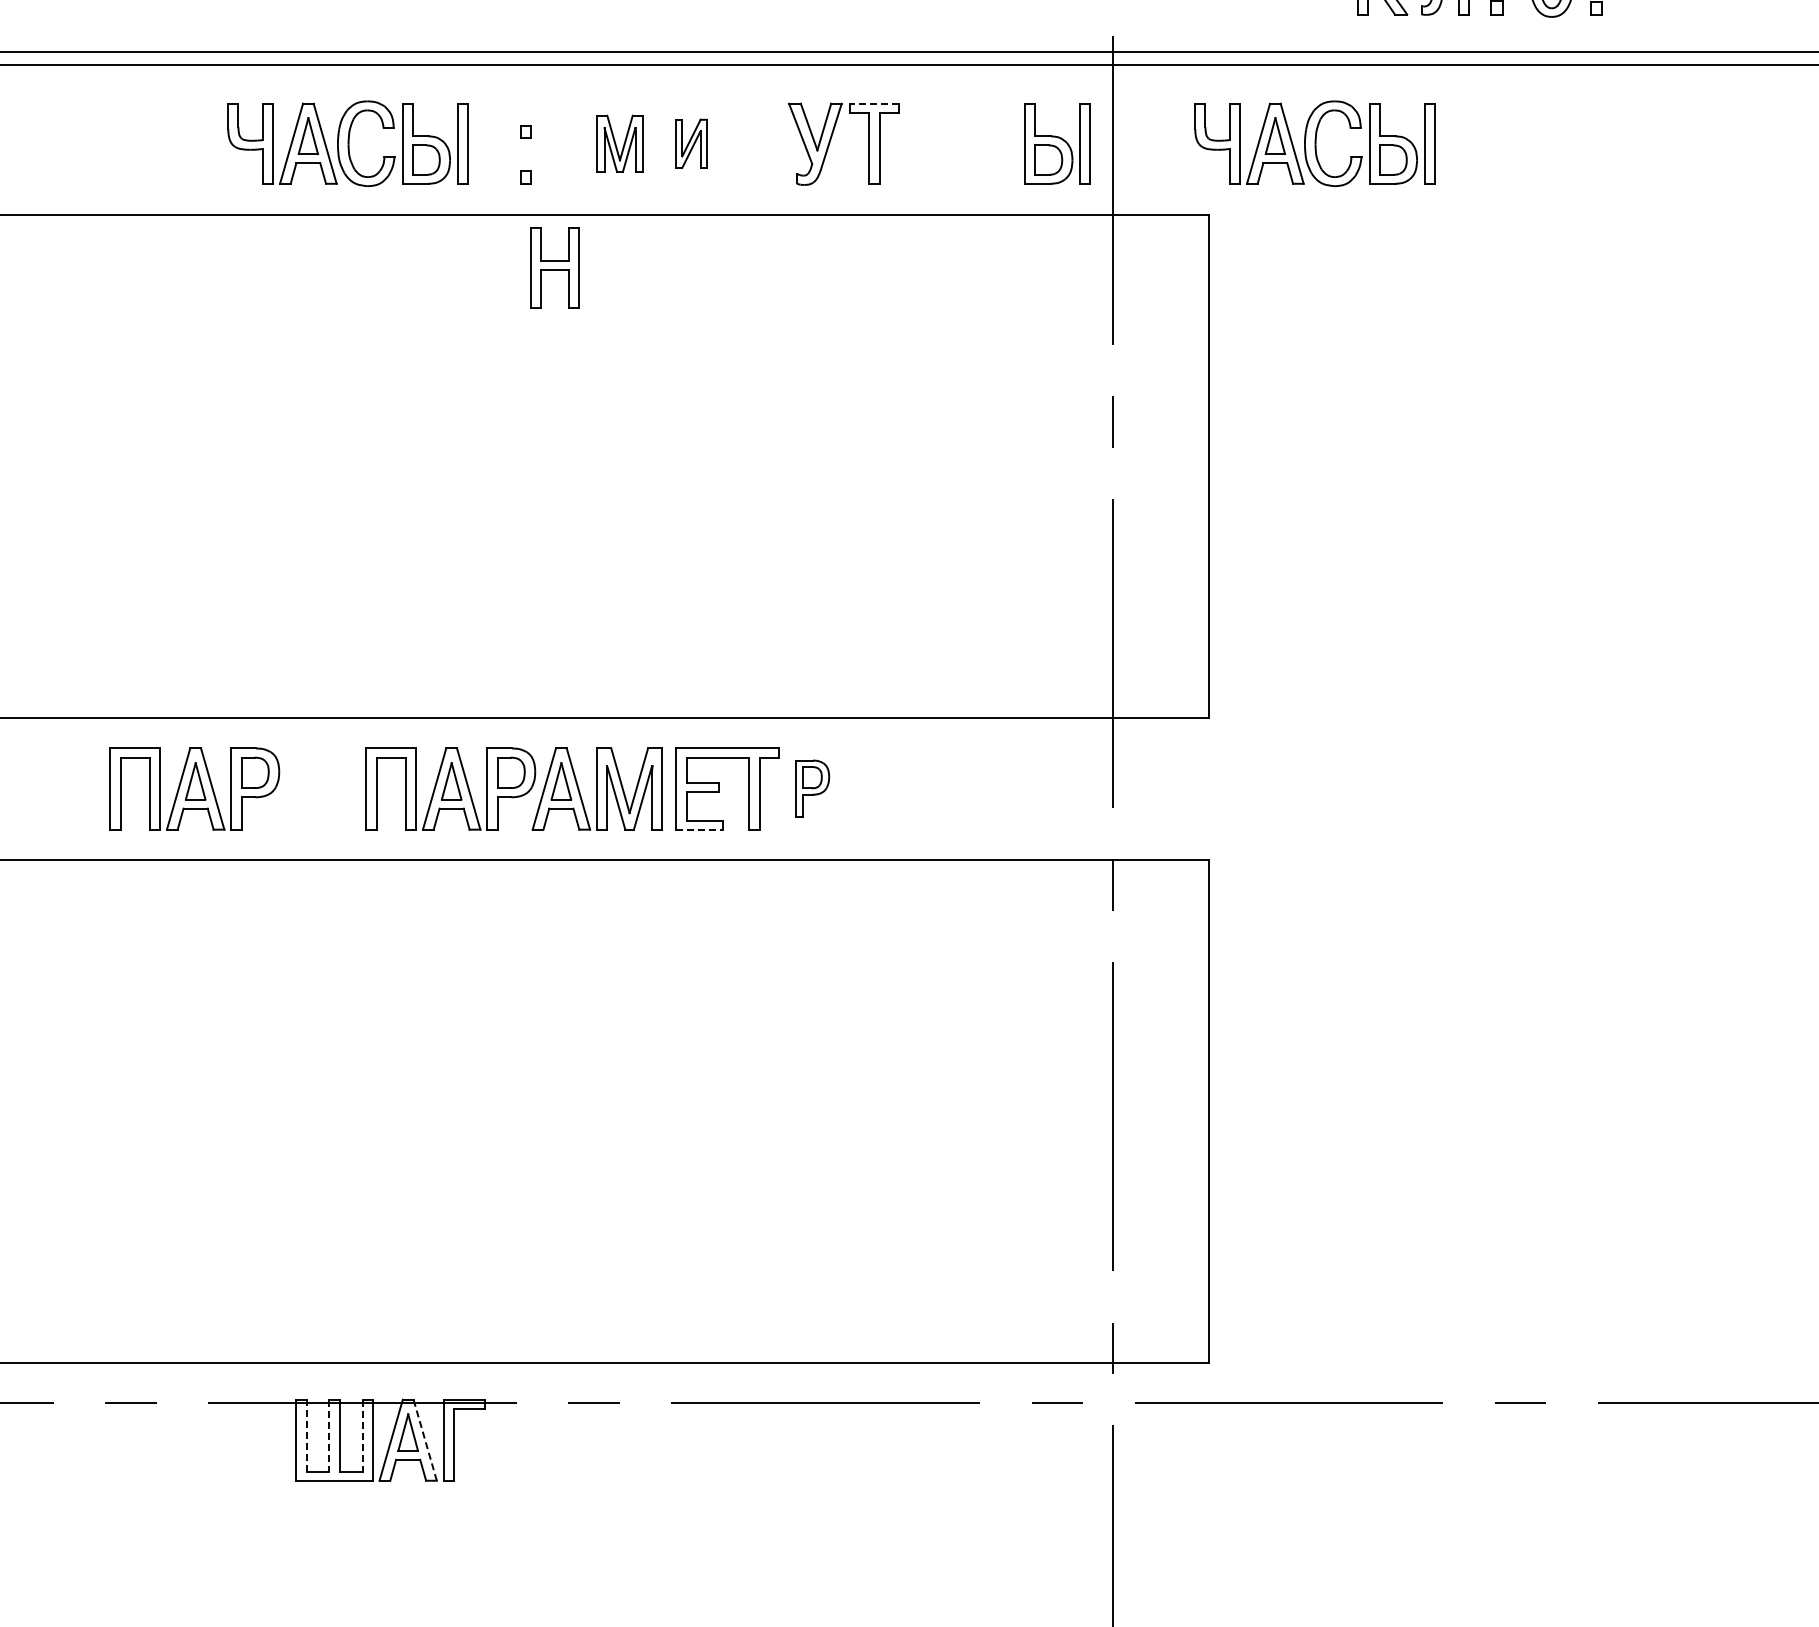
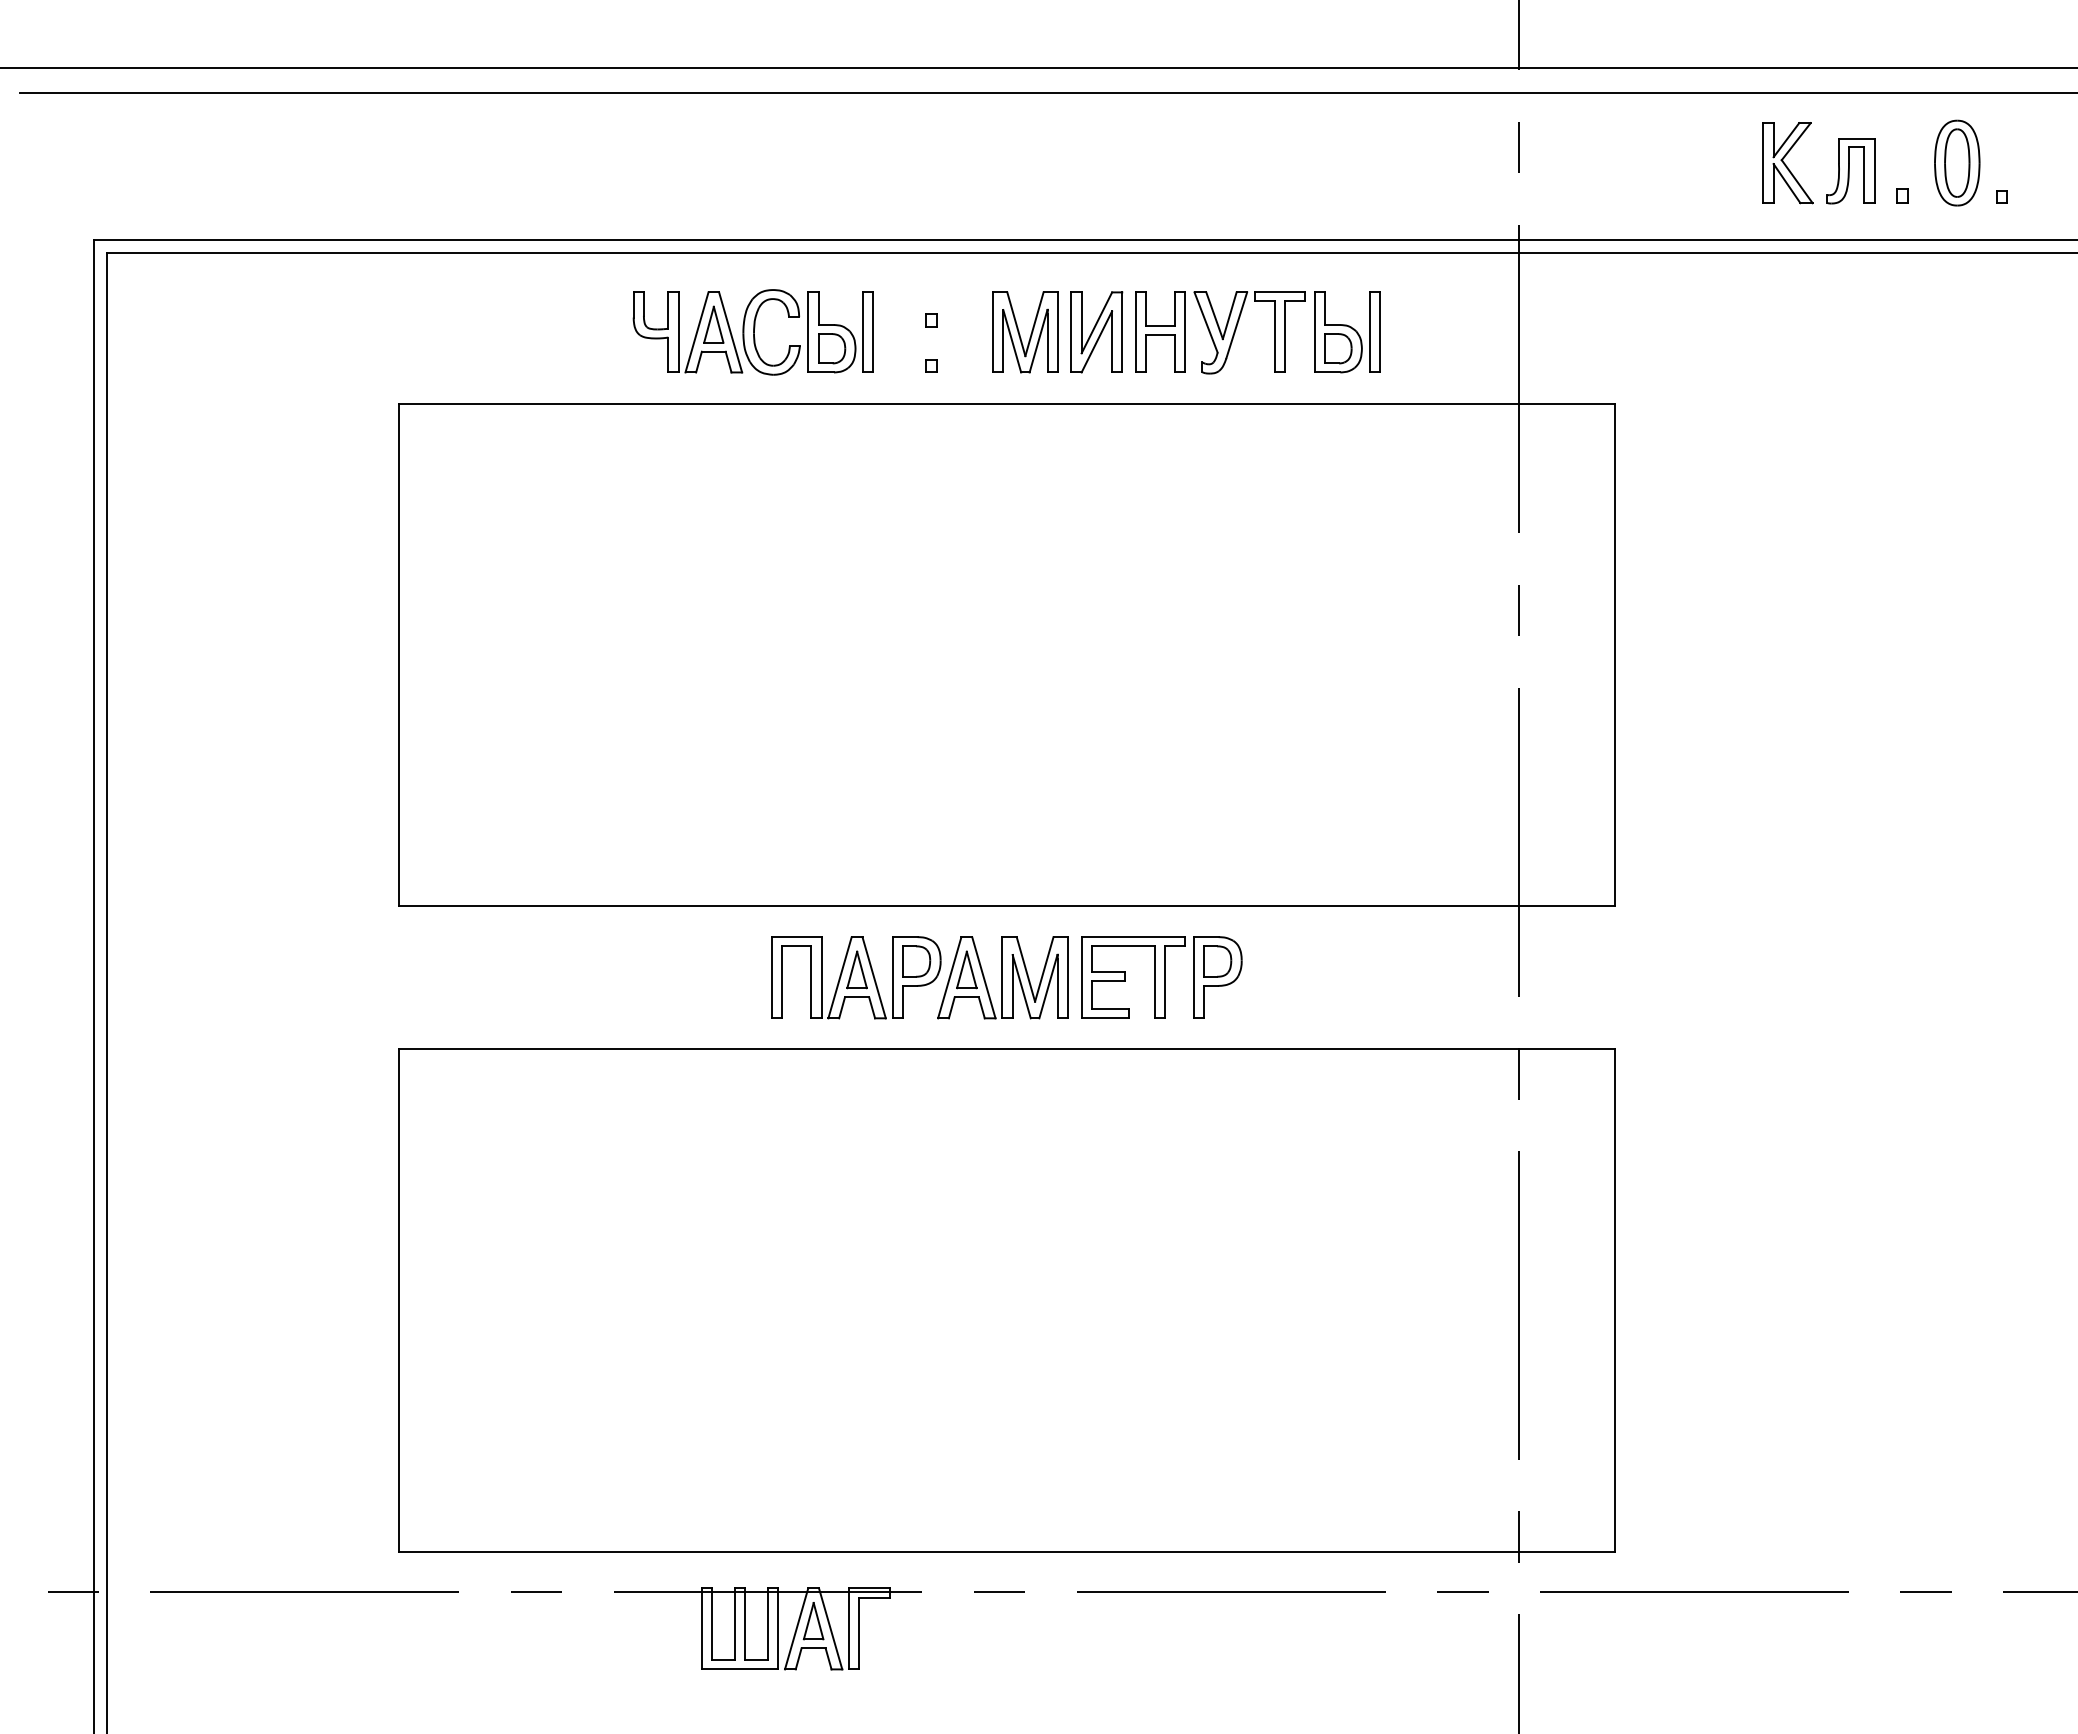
line: (874, 103) -> (1279, 292), dashed -> solid
part: (620, 143) -> (1025, 332), size x1.43
part: (691, 143) -> (1096, 332), size x1.67
part: (1058, 143) -> (1347, 332), moved
part: (1314, 143) -> (1719, 332), removed
part: (555, 266) -> (1160, 331), moved
part: (195, 788) -> (600, 977), removed
part: (812, 788) -> (1217, 977), size x1.43
line: (700, 829) -> (1105, 1018), dashed -> solid
line: (306, 1435) -> (711, 1624), dashed -> solid
line: (329, 1435) -> (734, 1624), dashed -> solid
line: (362, 1435) -> (767, 1624), dashed -> solid
line: (425, 1439) -> (830, 1628), dashed -> solid

